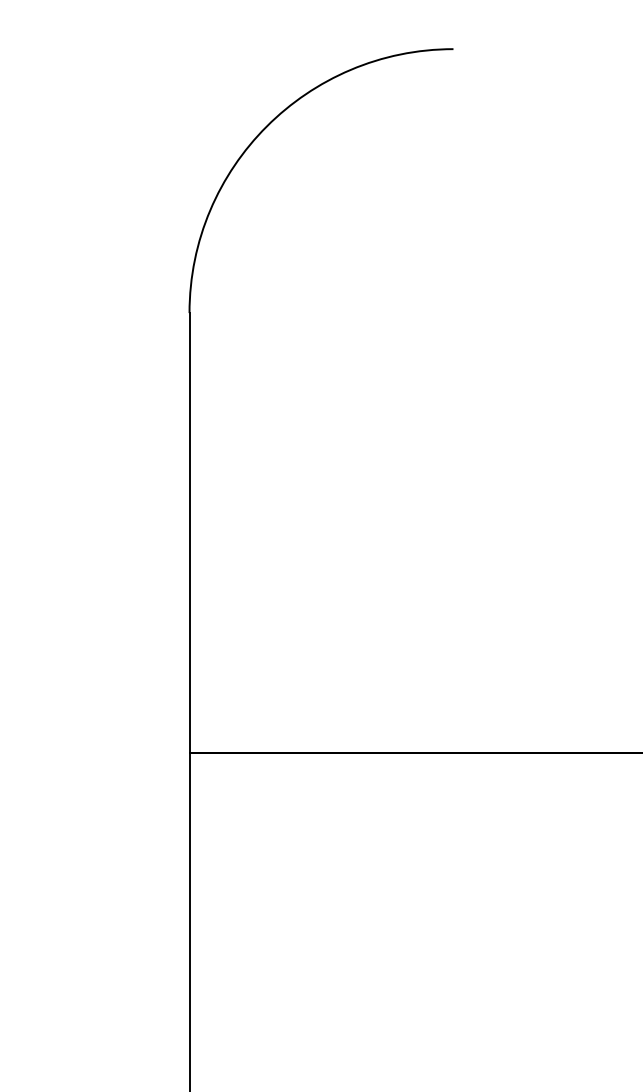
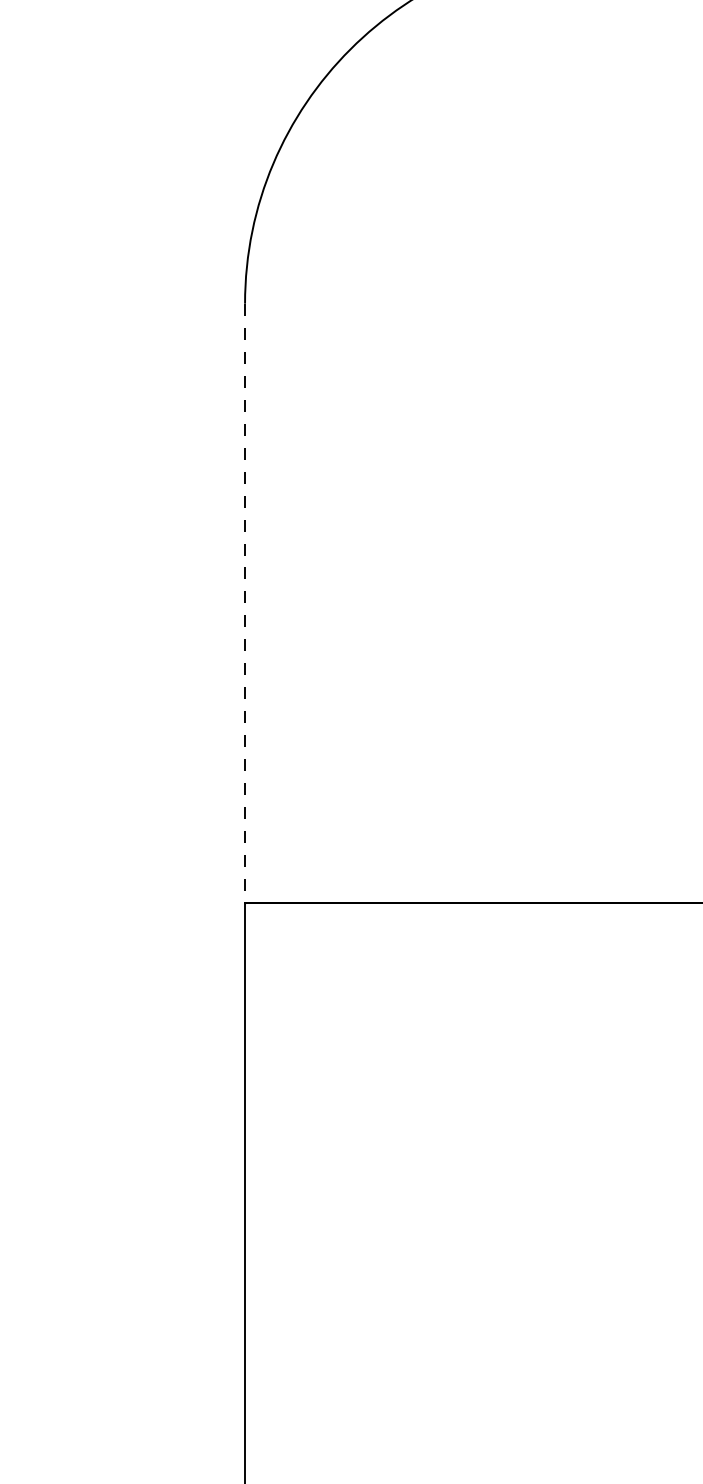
line: (189, 533) -> (245, 604), solid -> dashed

